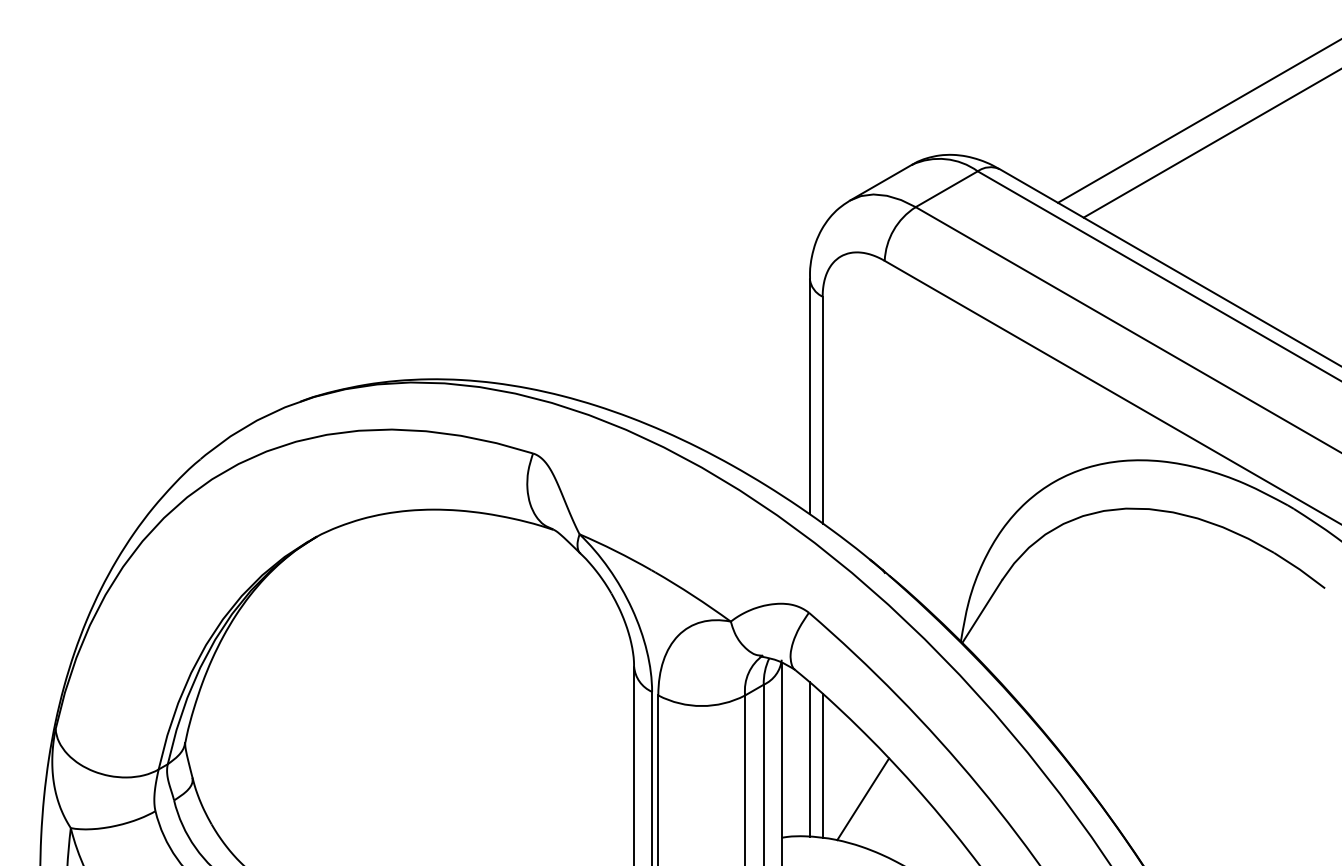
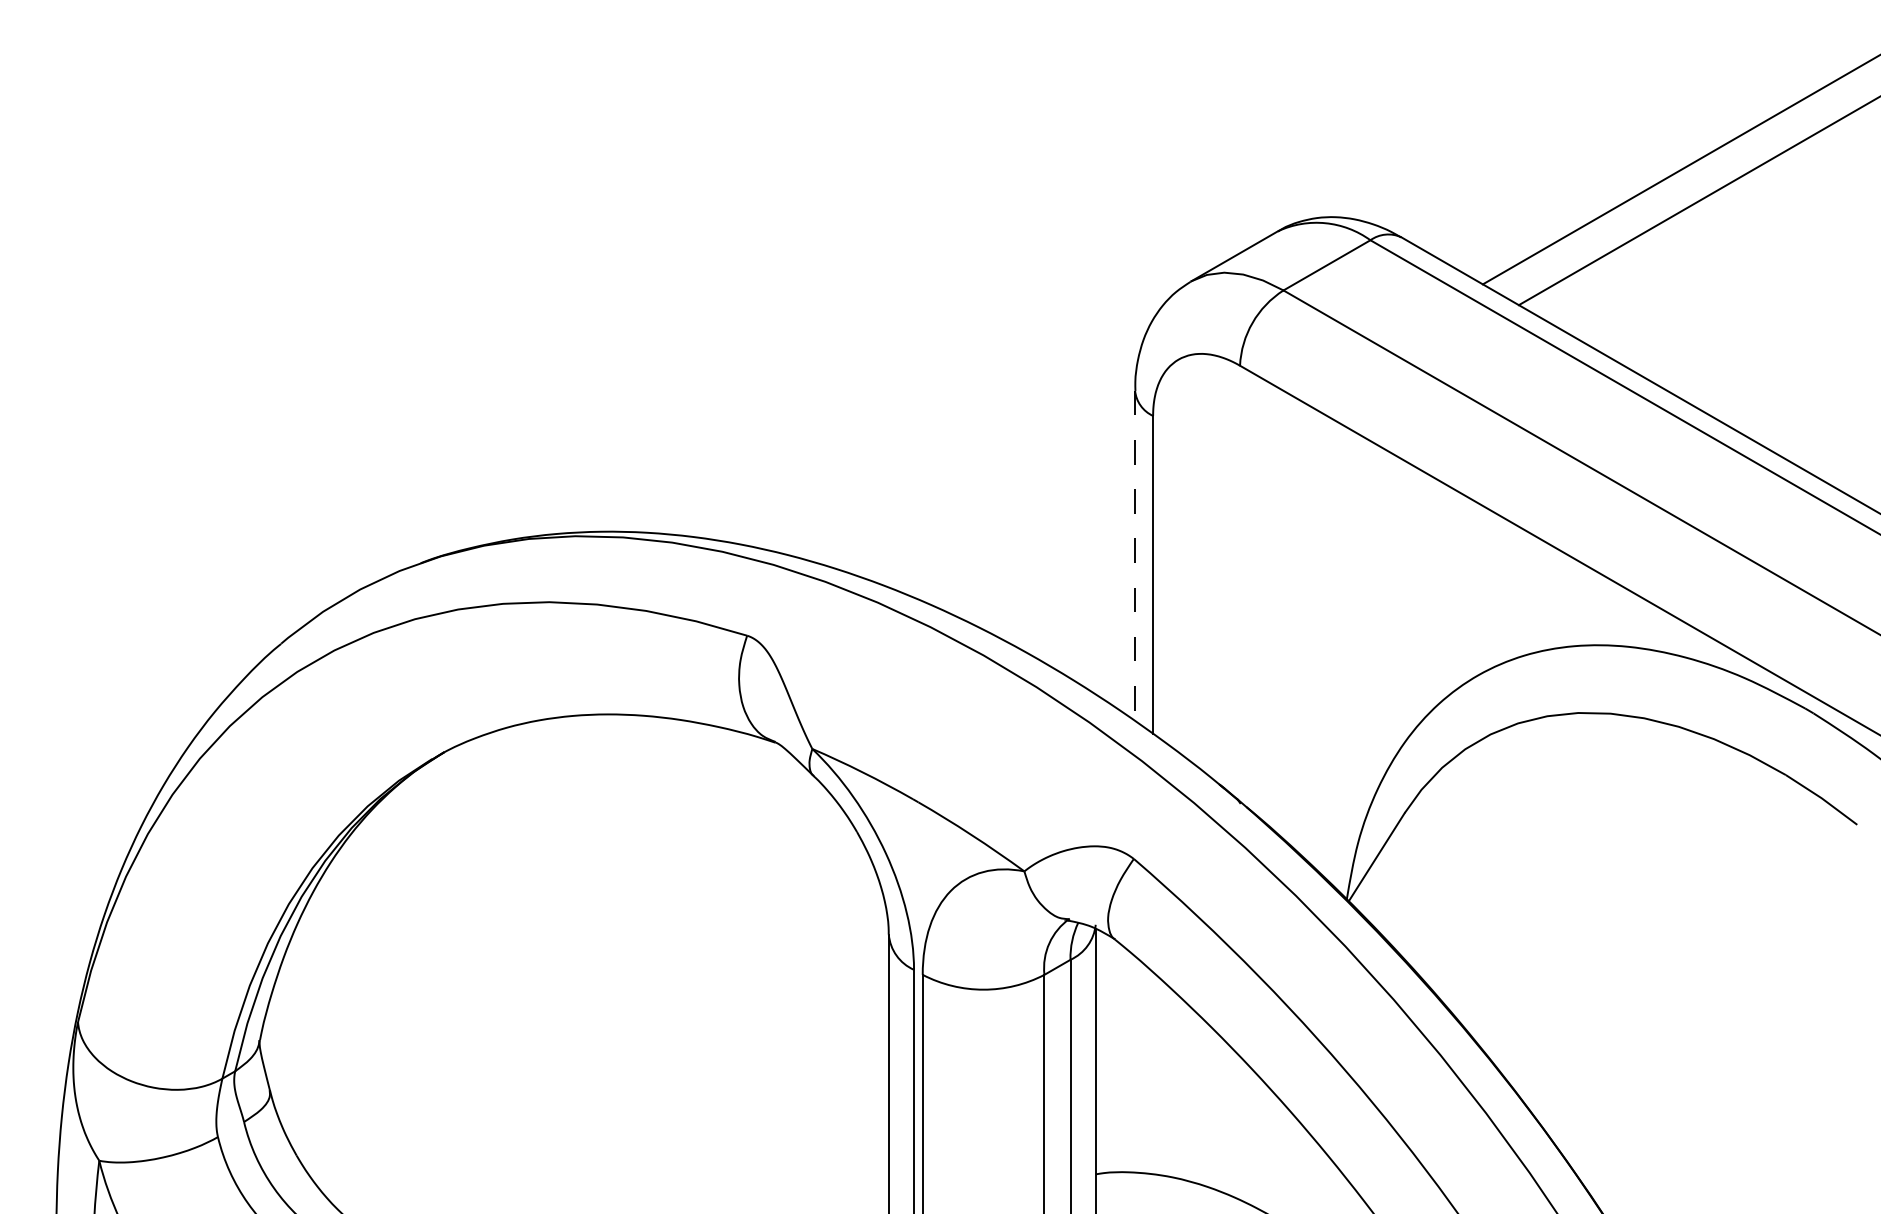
line: (809, 396) -> (1134, 555), solid -> dashed
line: (809, 759) -> (1134, 1064), removed
line: (822, 765) -> (1152, 1073), removed
line: (863, 799) -> (1210, 1120), removed

